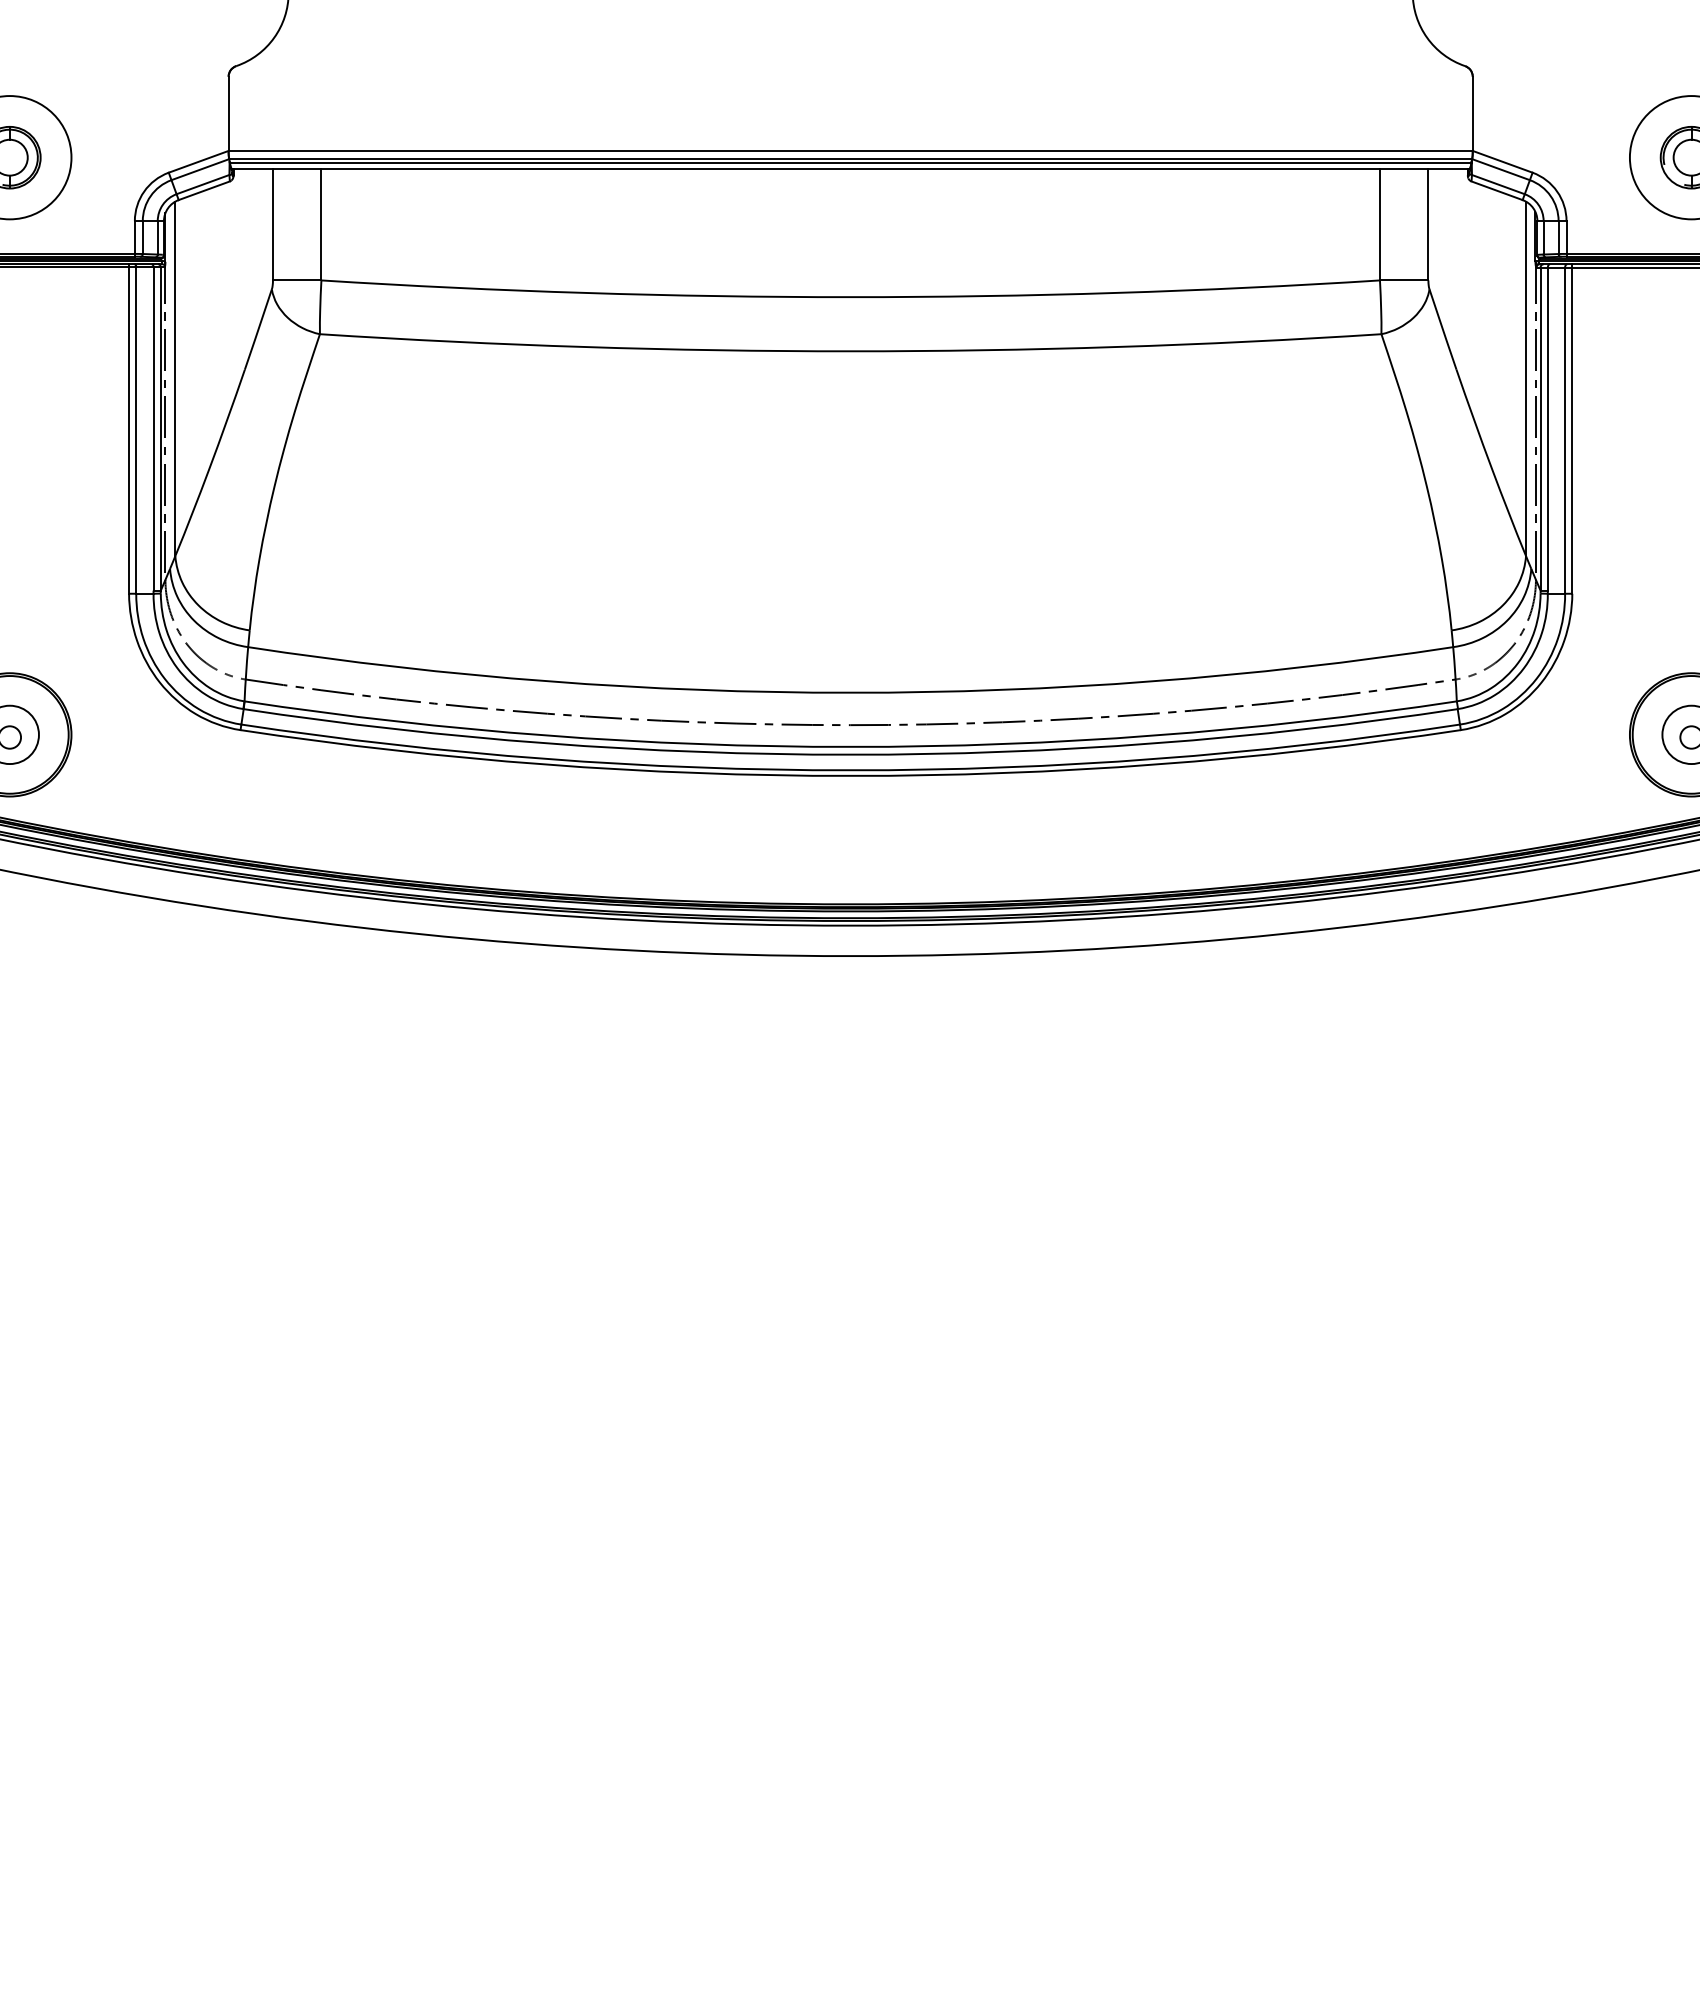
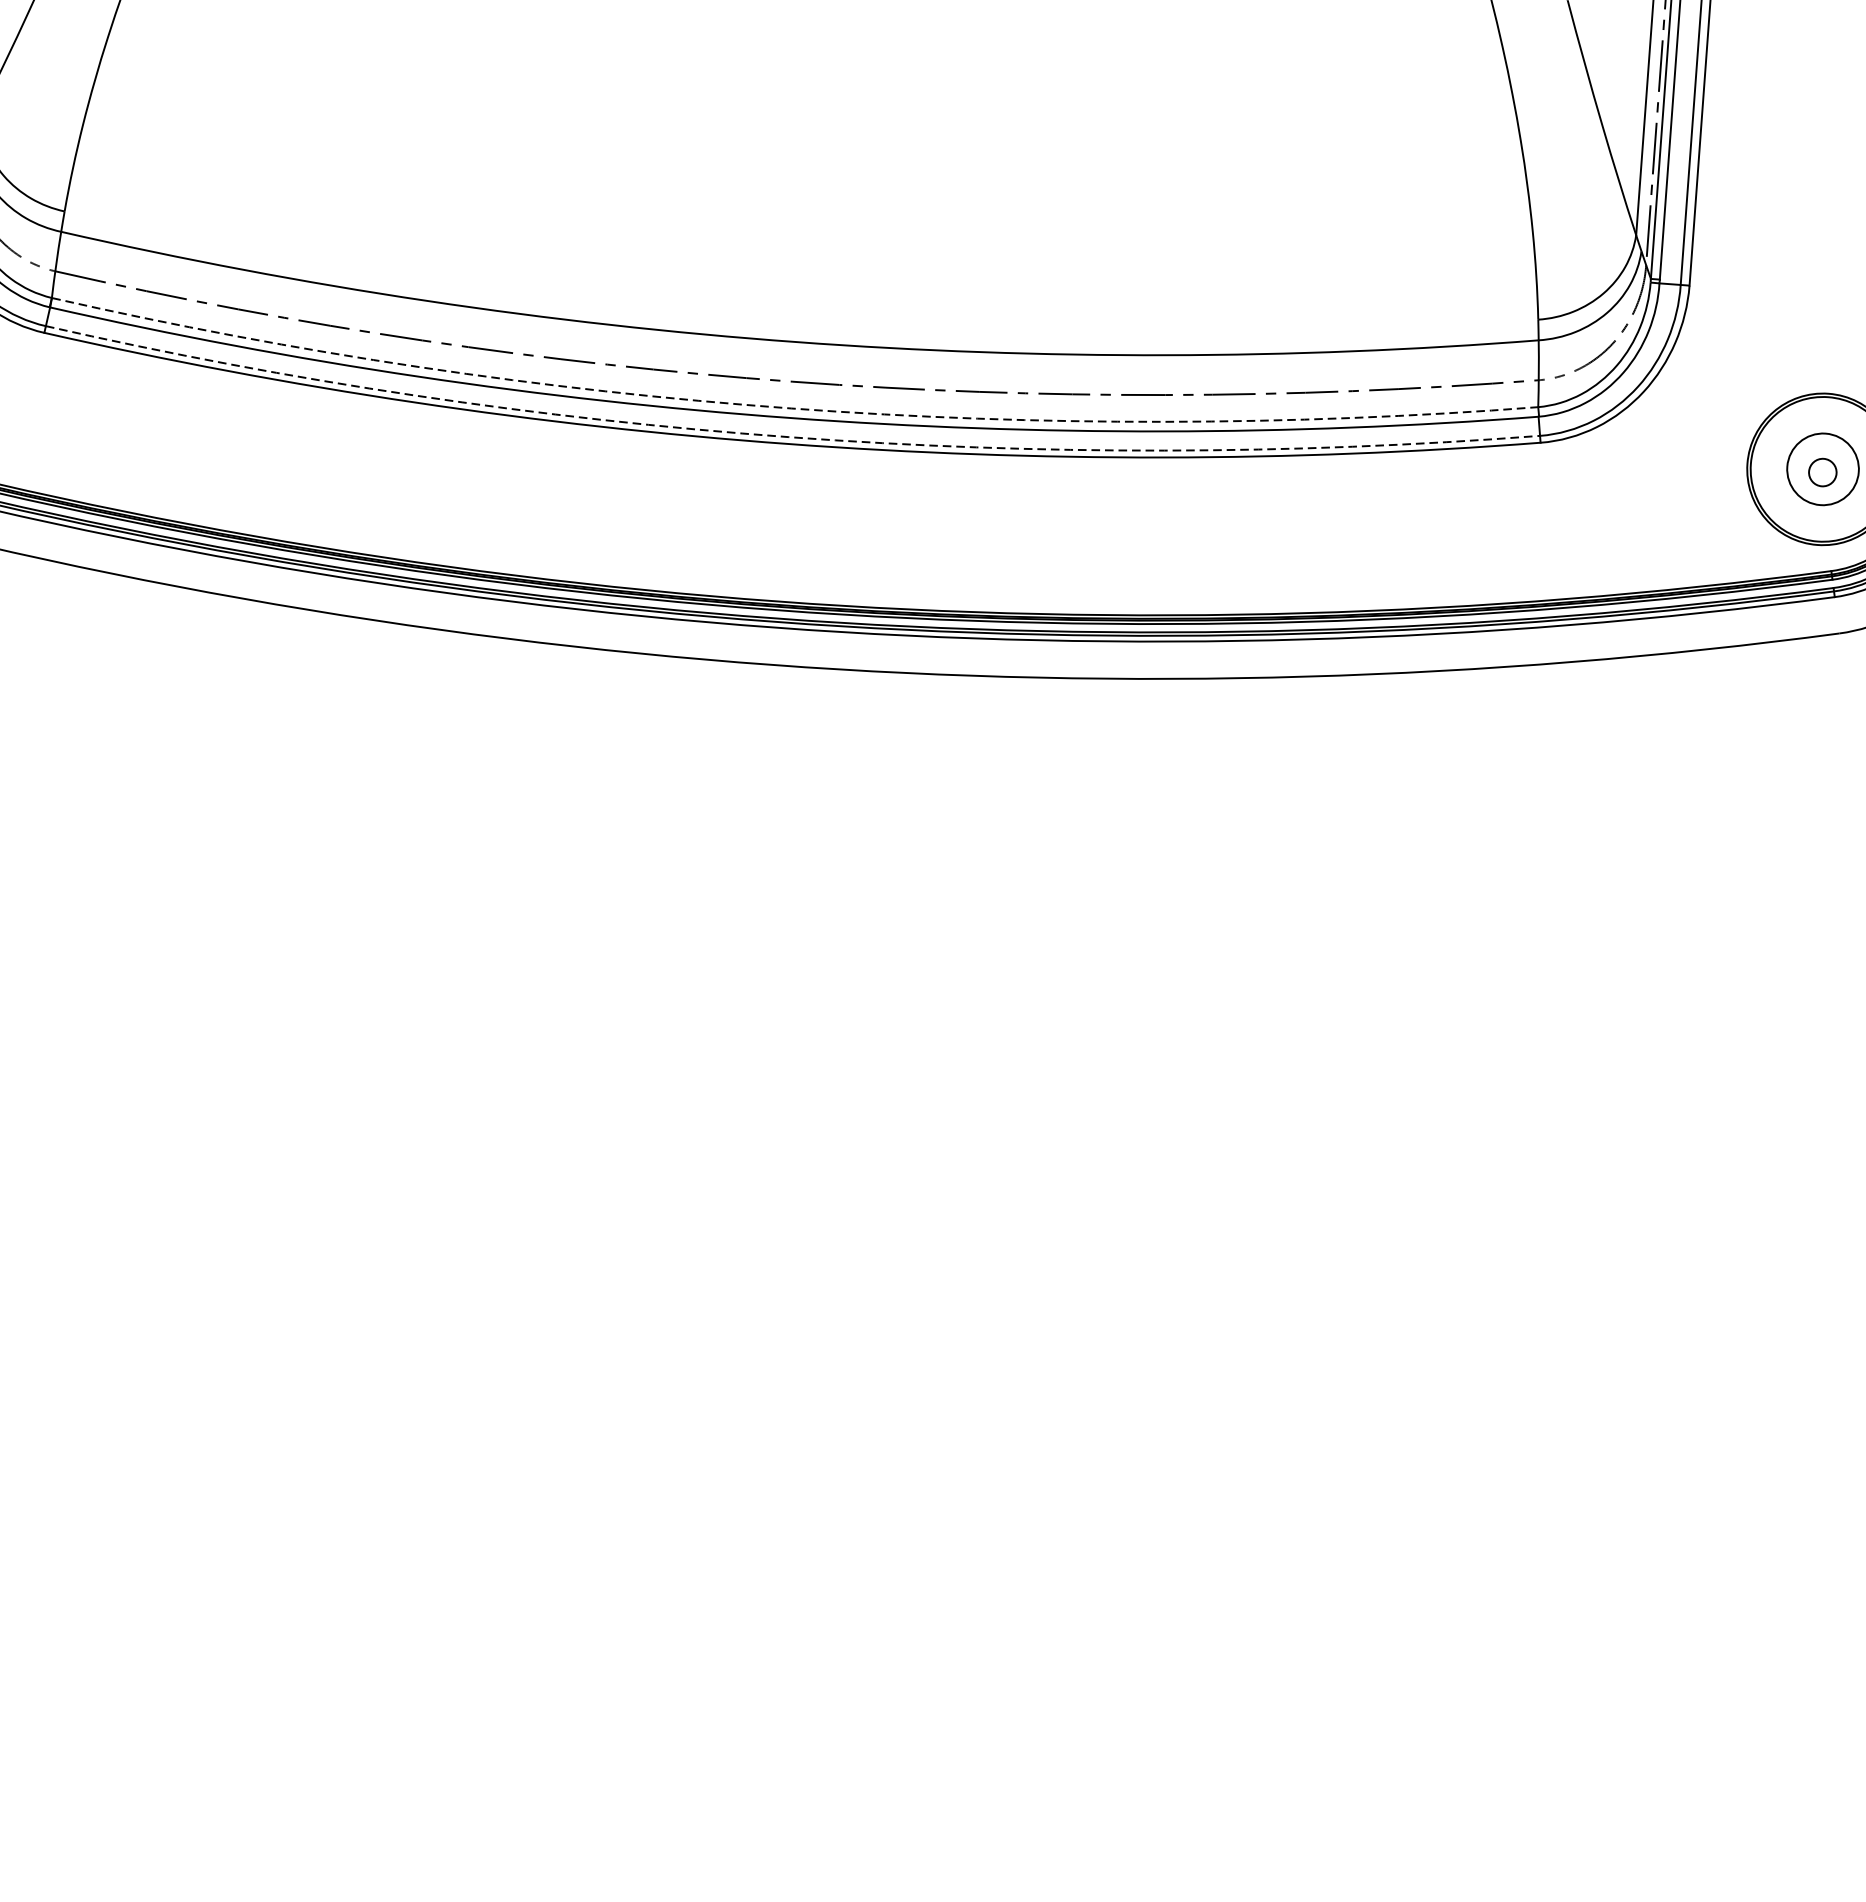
arc: (850, 746) -> (790, 407), solid -> dashed
arc: (850, 770) -> (788, 437), solid -> dashed

